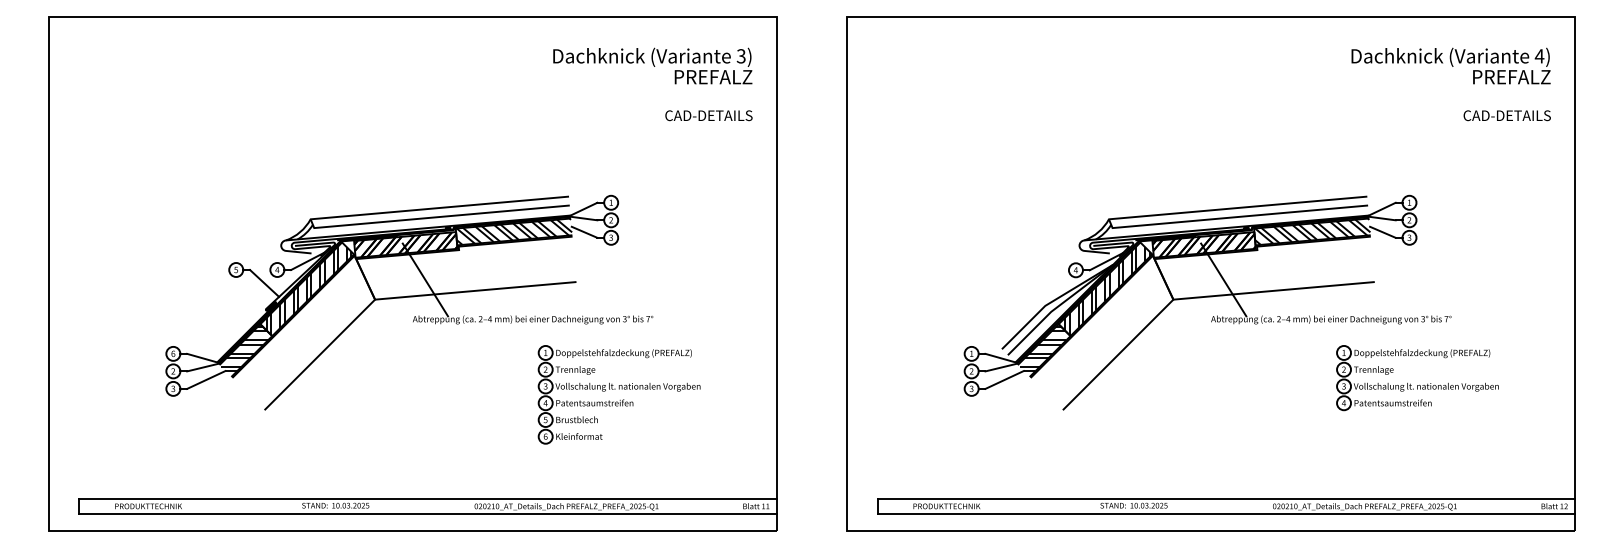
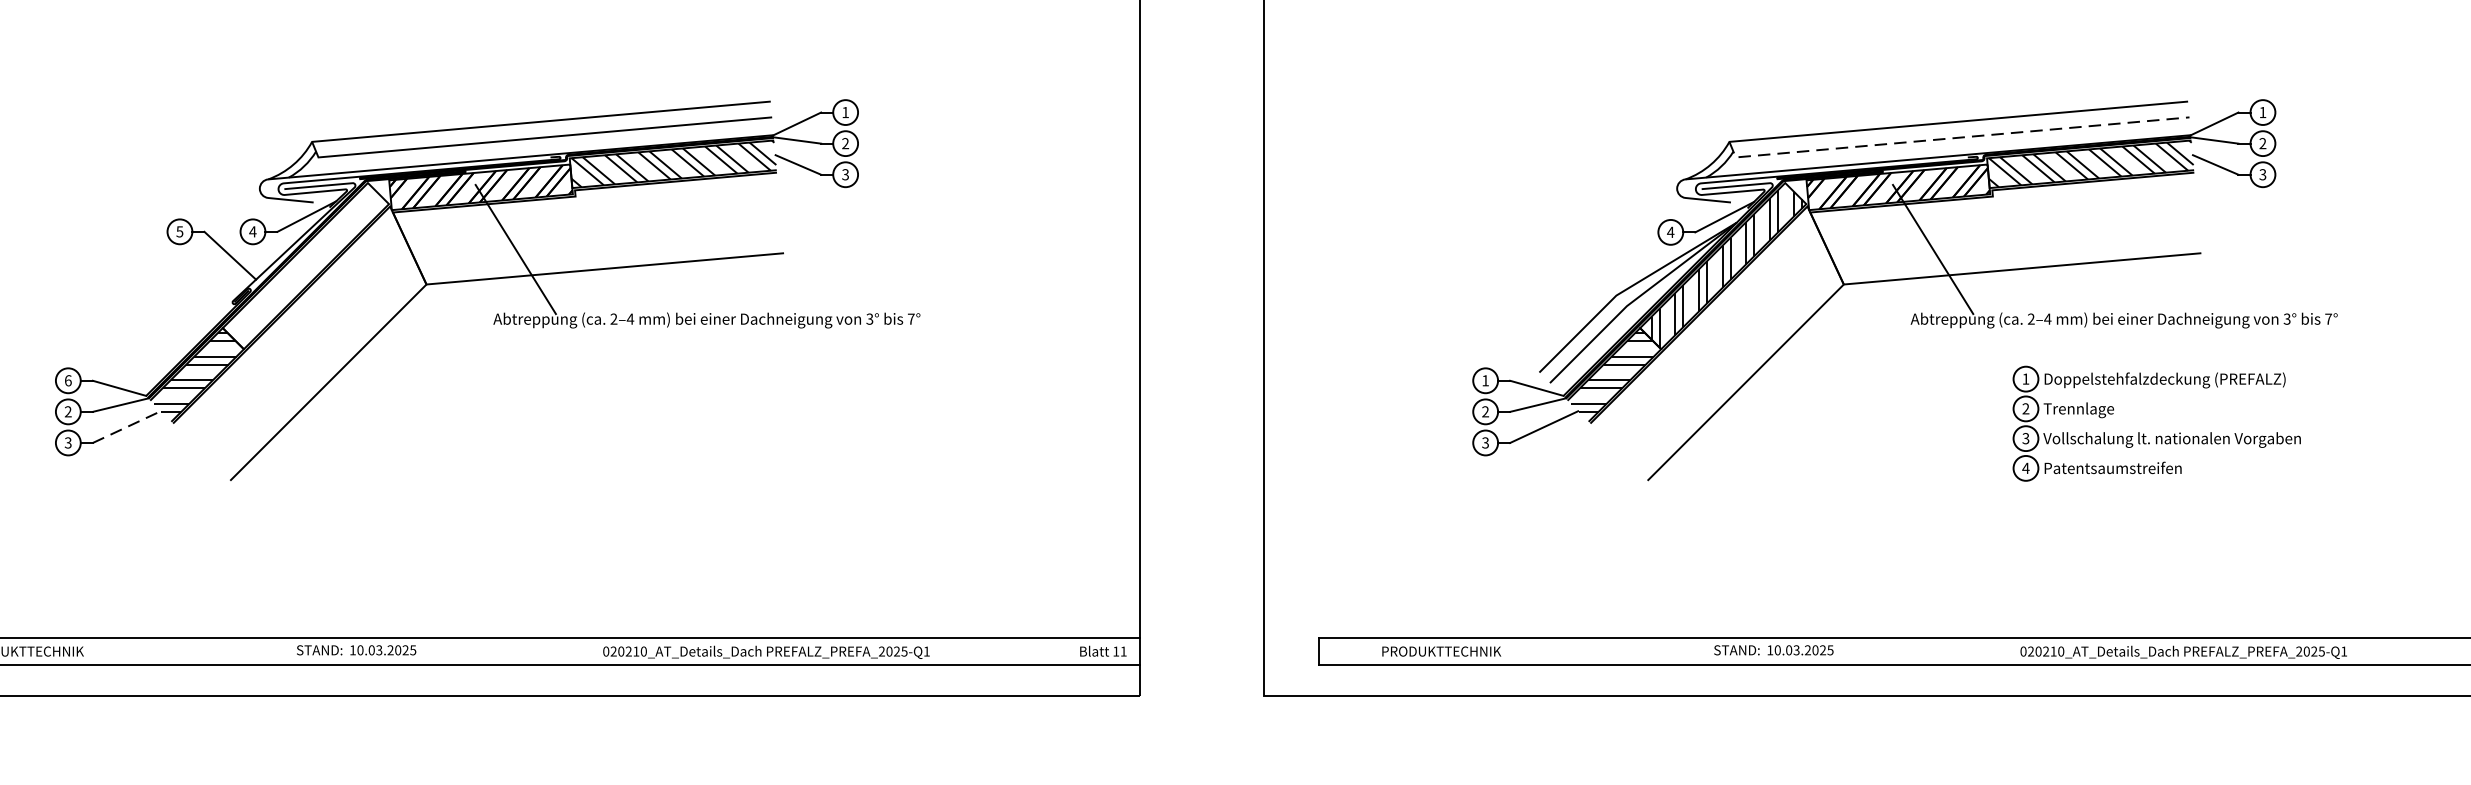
line: (1234, 217) -> (1952, 138), solid -> dashed
hatch: (308, 290) -> (308, 268), removed
line: (206, 379) -> (127, 426), solid -> dashed
part: (1417, 385) -> (2156, 436), moved
part: (618, 394) -> (858, 452), removed

